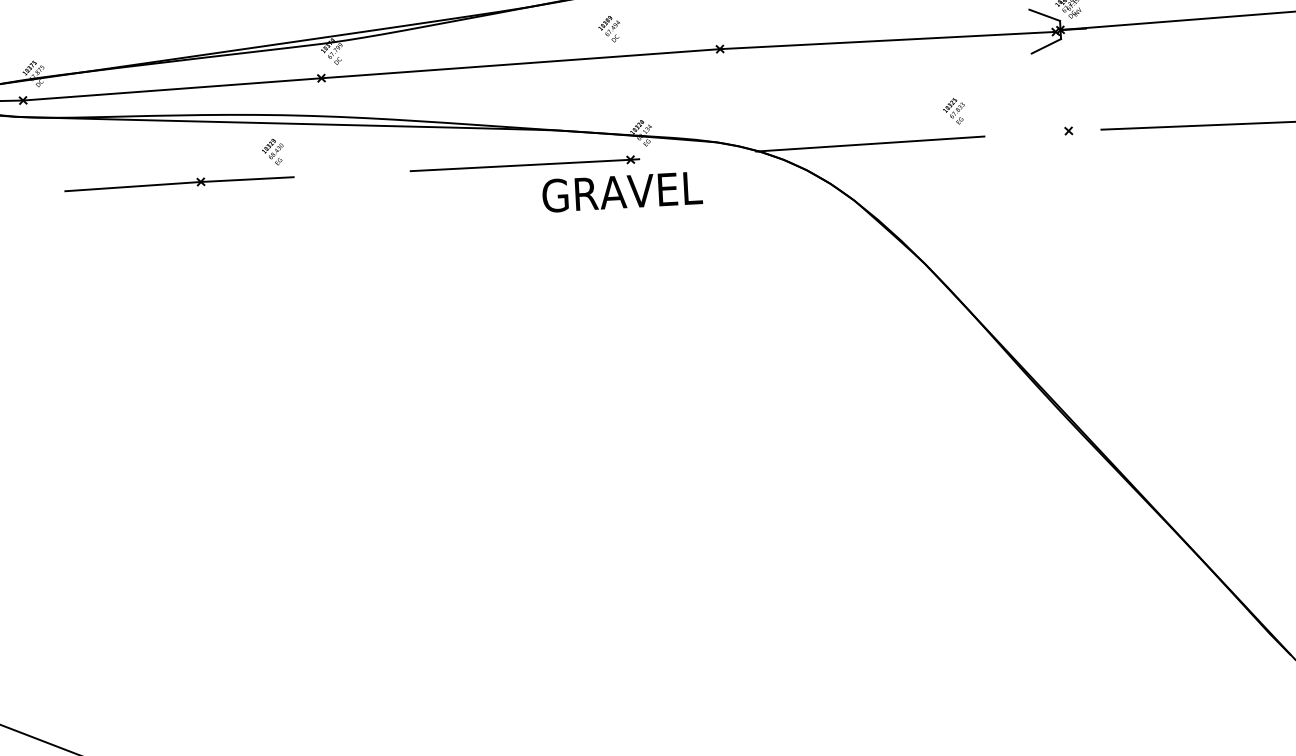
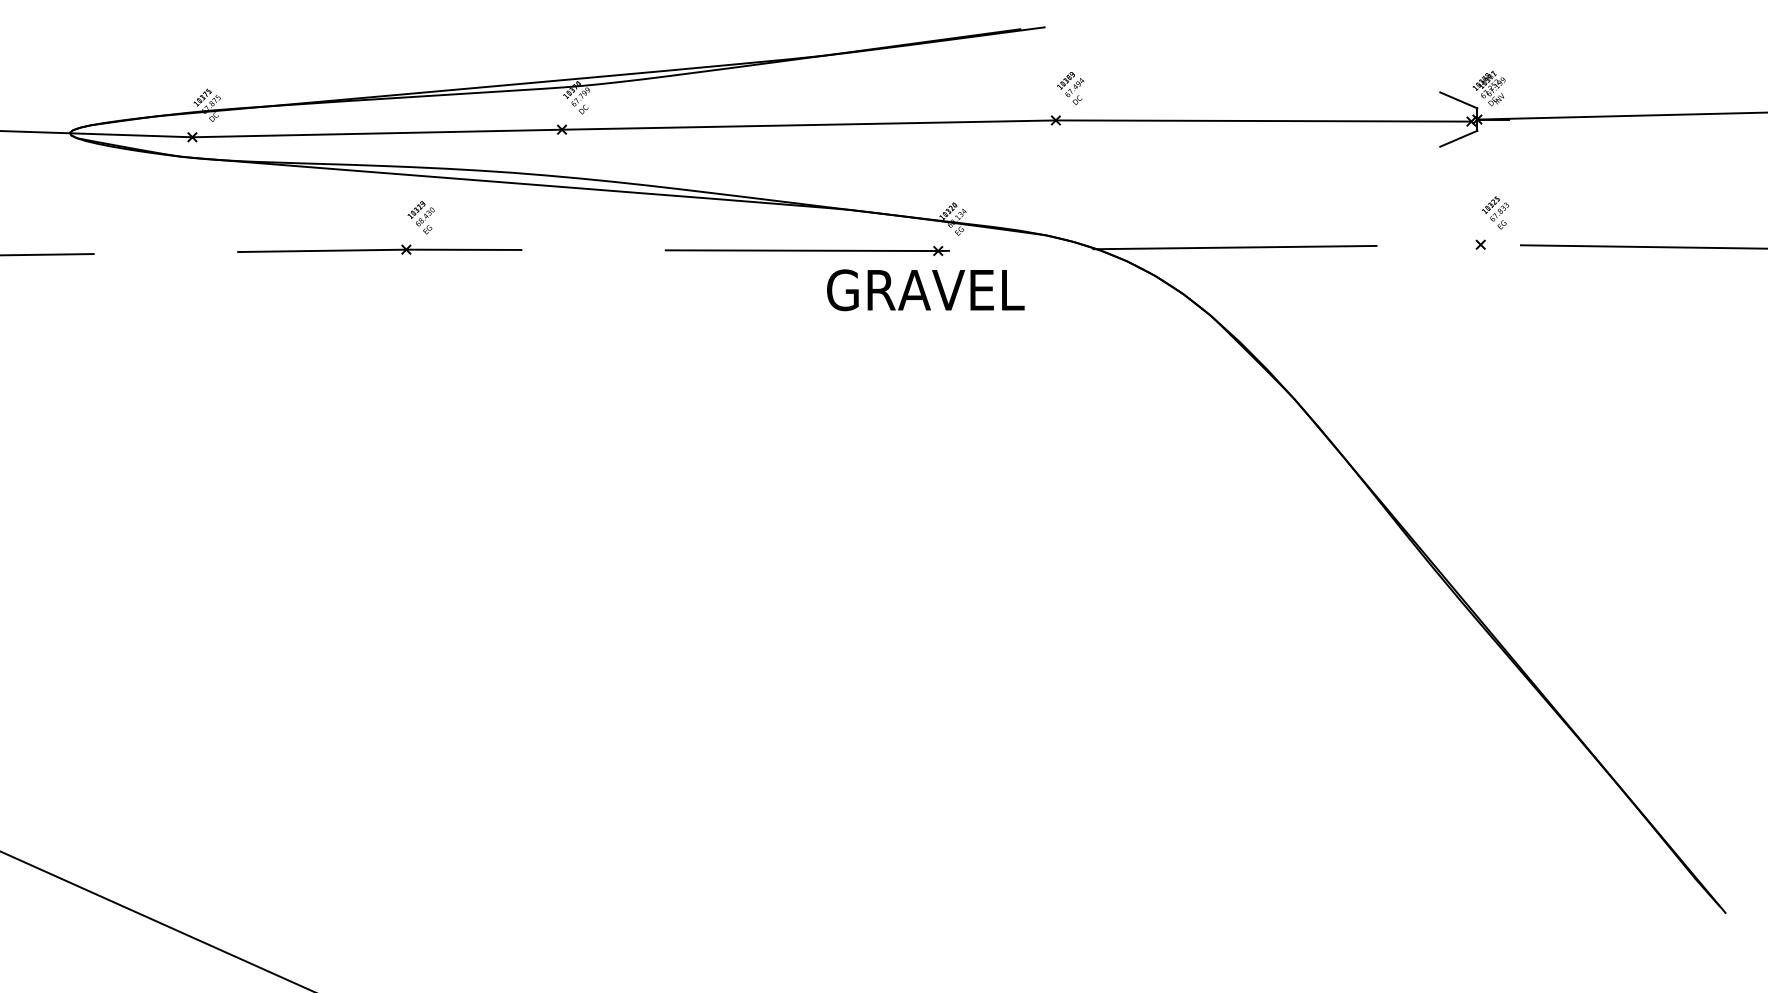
text: (609, 29) -> (1070, 88), moved
text: (954, 111) -> (1495, 212), moved
text: (272, 152) -> (420, 217), moved

